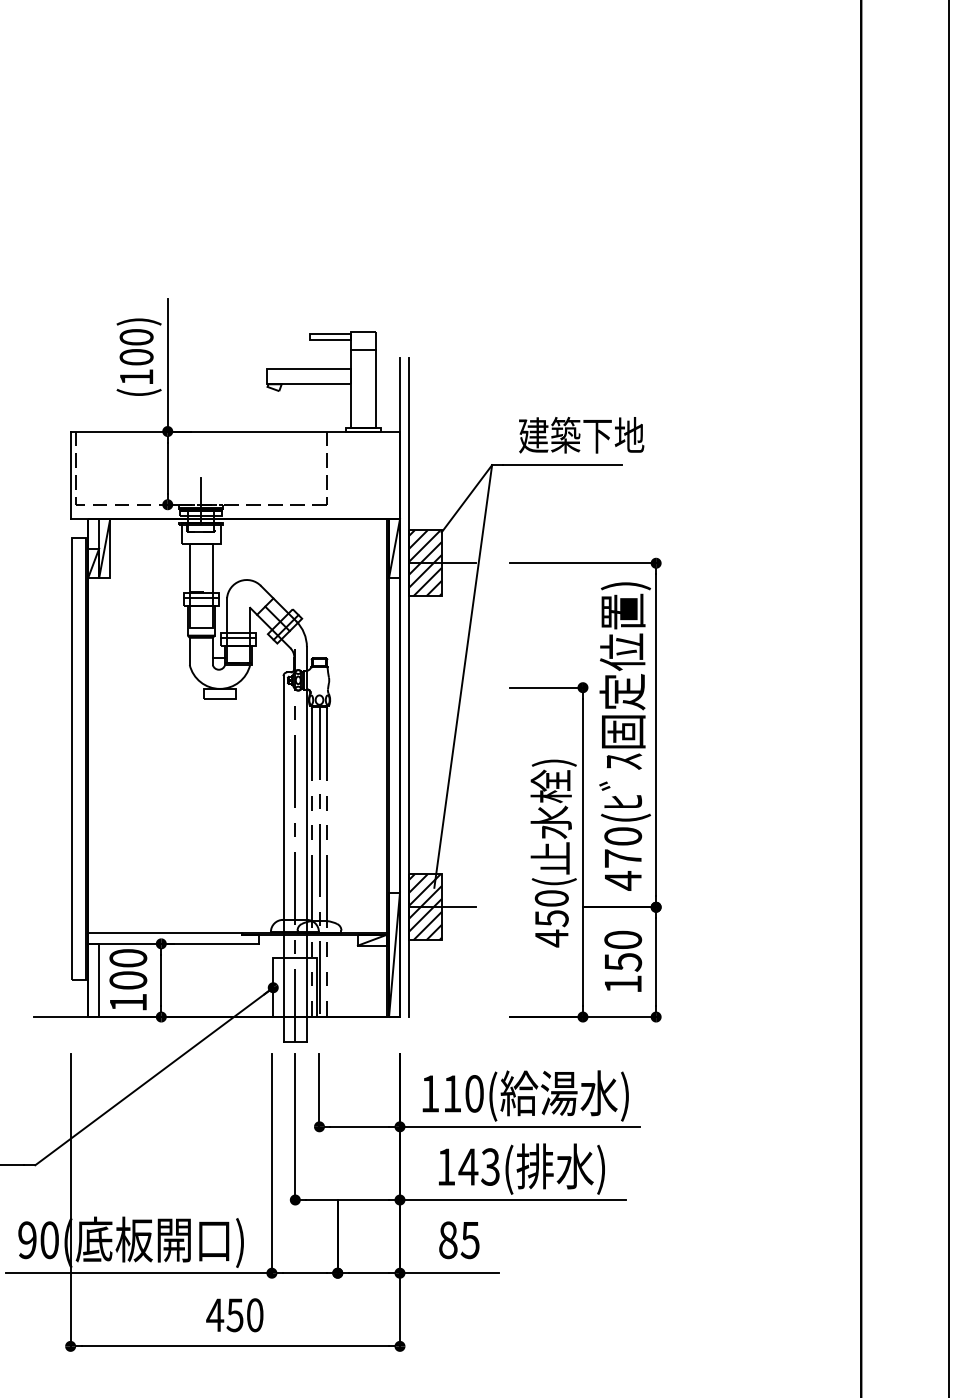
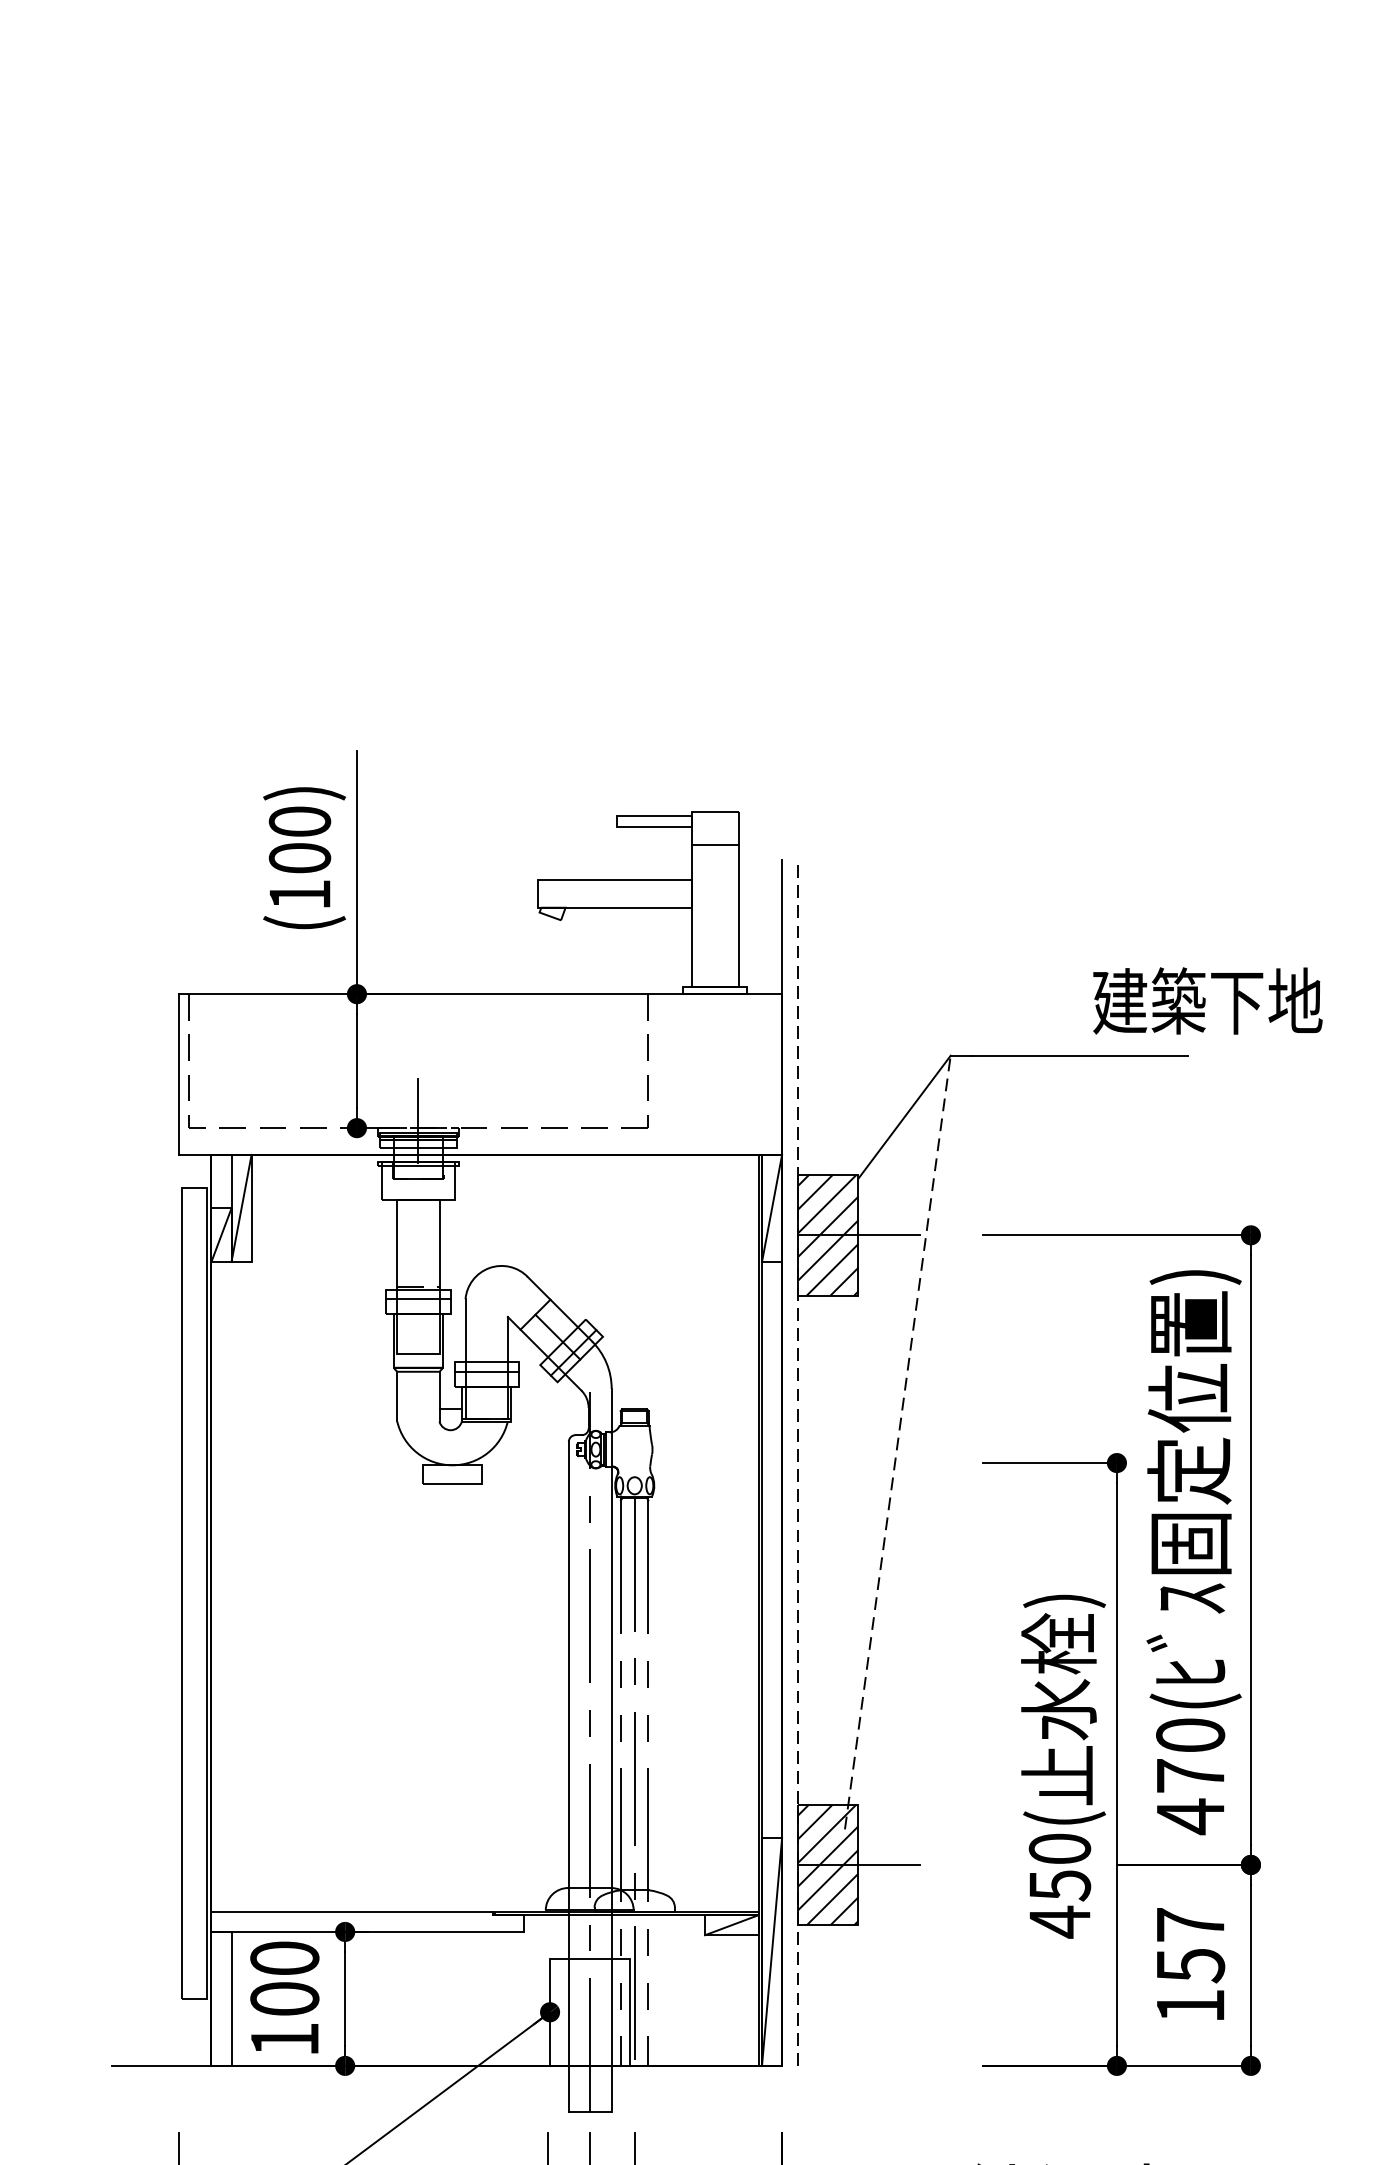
text: (581, 435) -> (1207, 1001), moved
line: (463, 675) -> (898, 1440), solid -> dashed
line: (408, 687) -> (797, 1462), solid -> dashed
text: (623, 939) -> (1191, 1923), 150 -> 157

